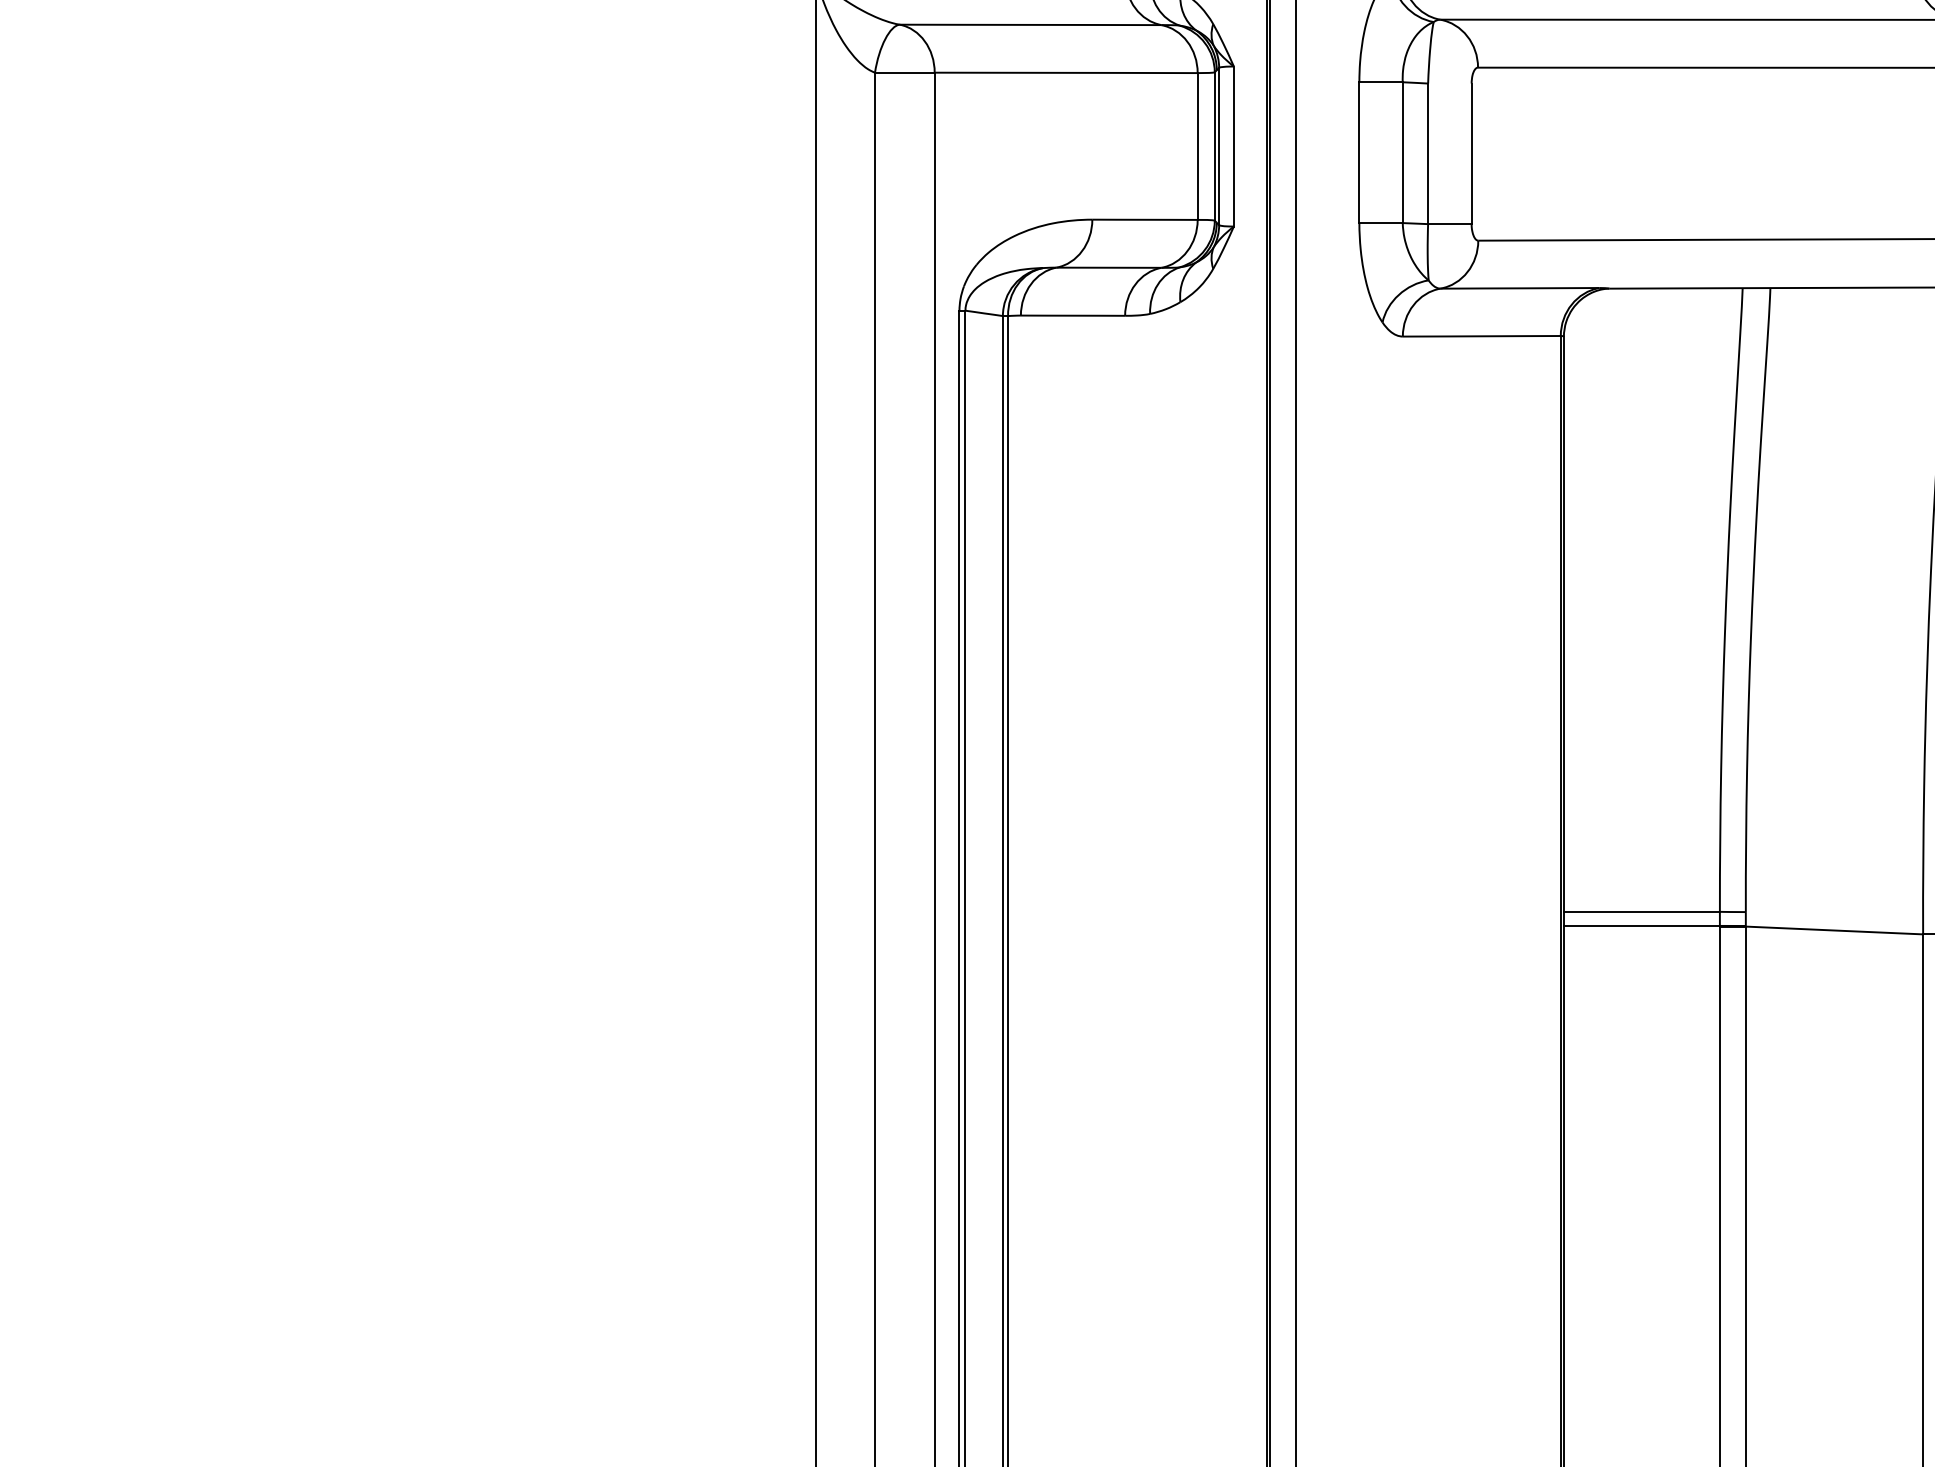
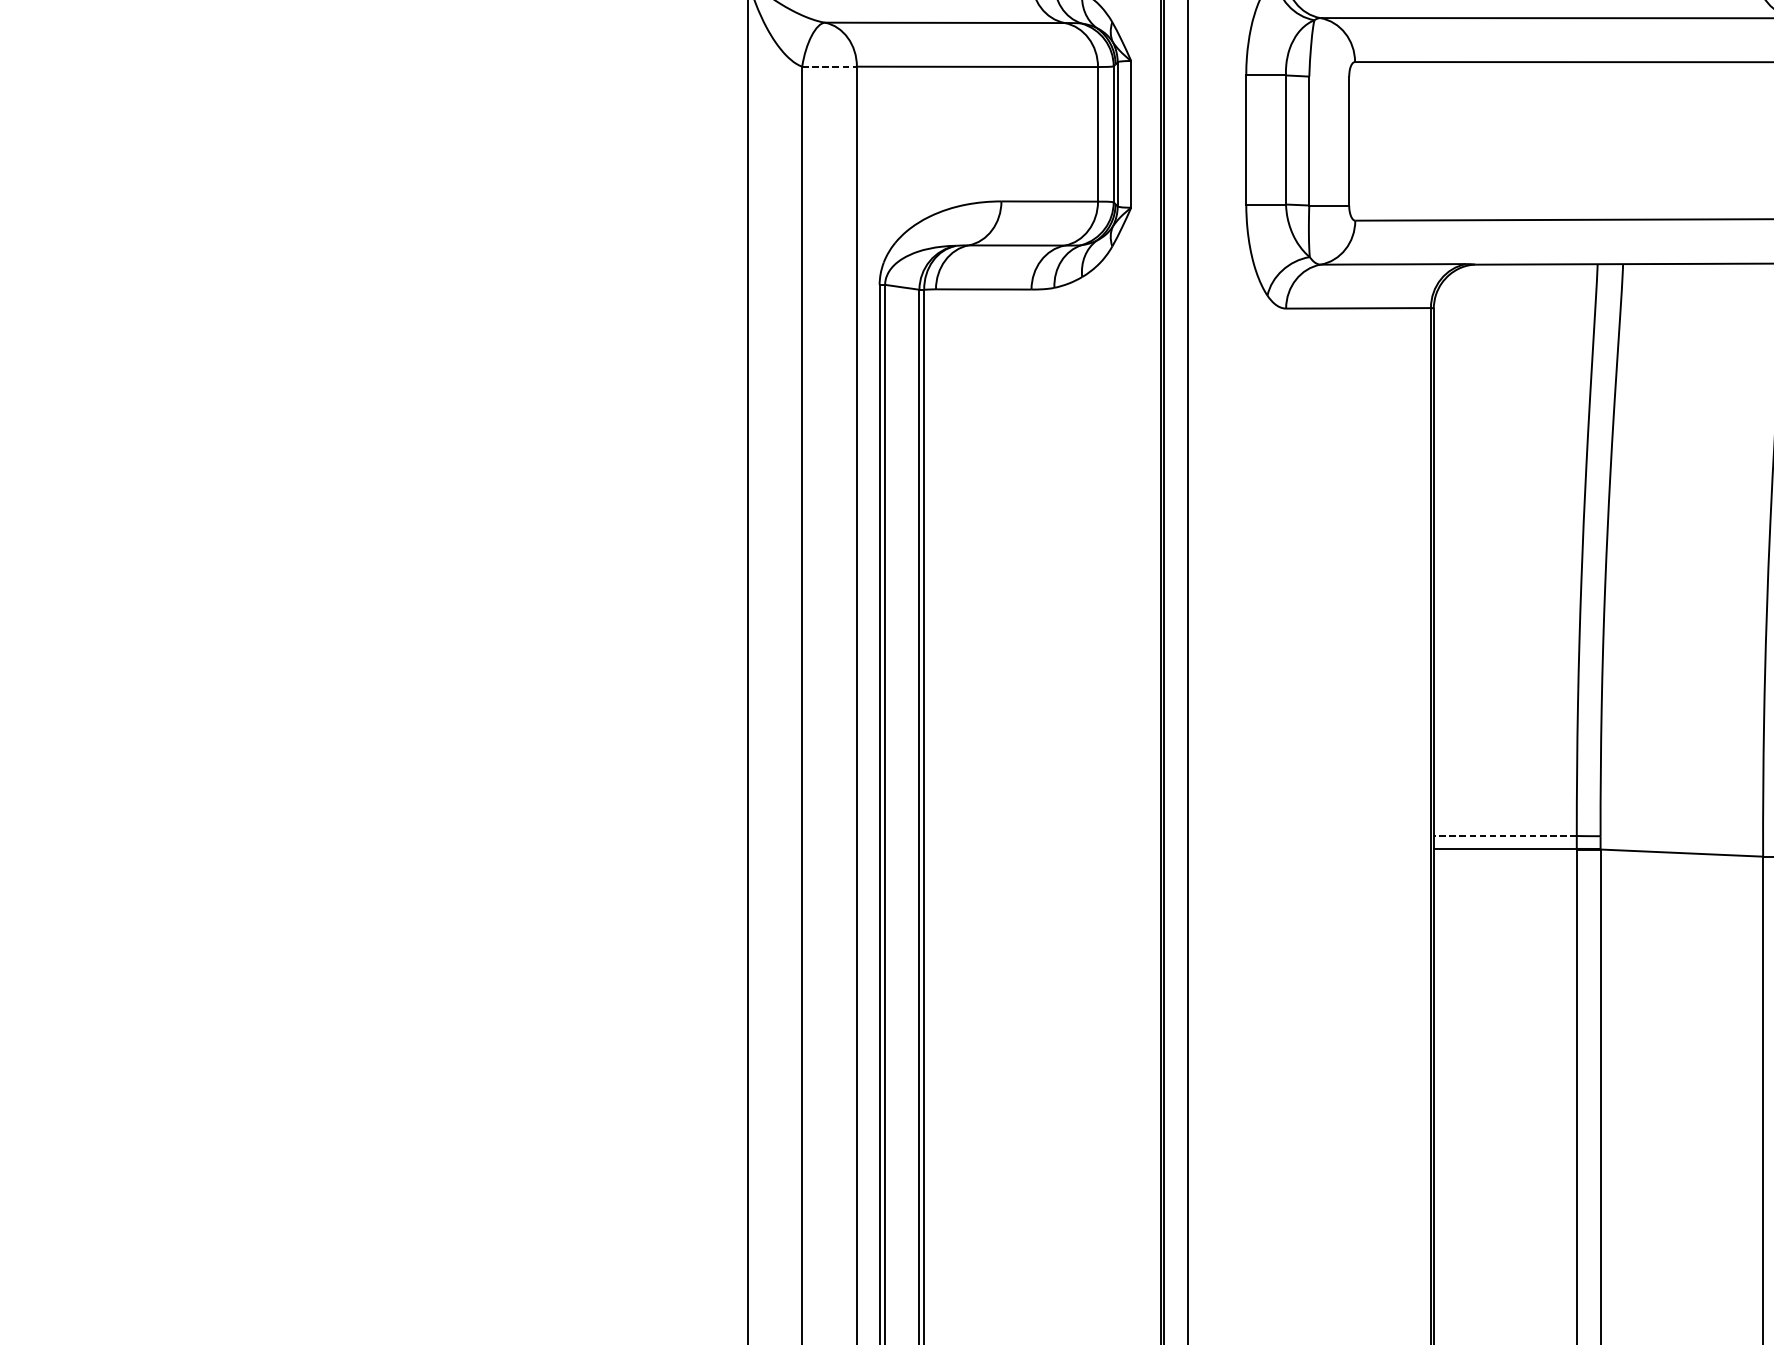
line: (904, 72) -> (829, 66), solid -> dashed
line: (1641, 911) -> (1504, 835), solid -> dashed

